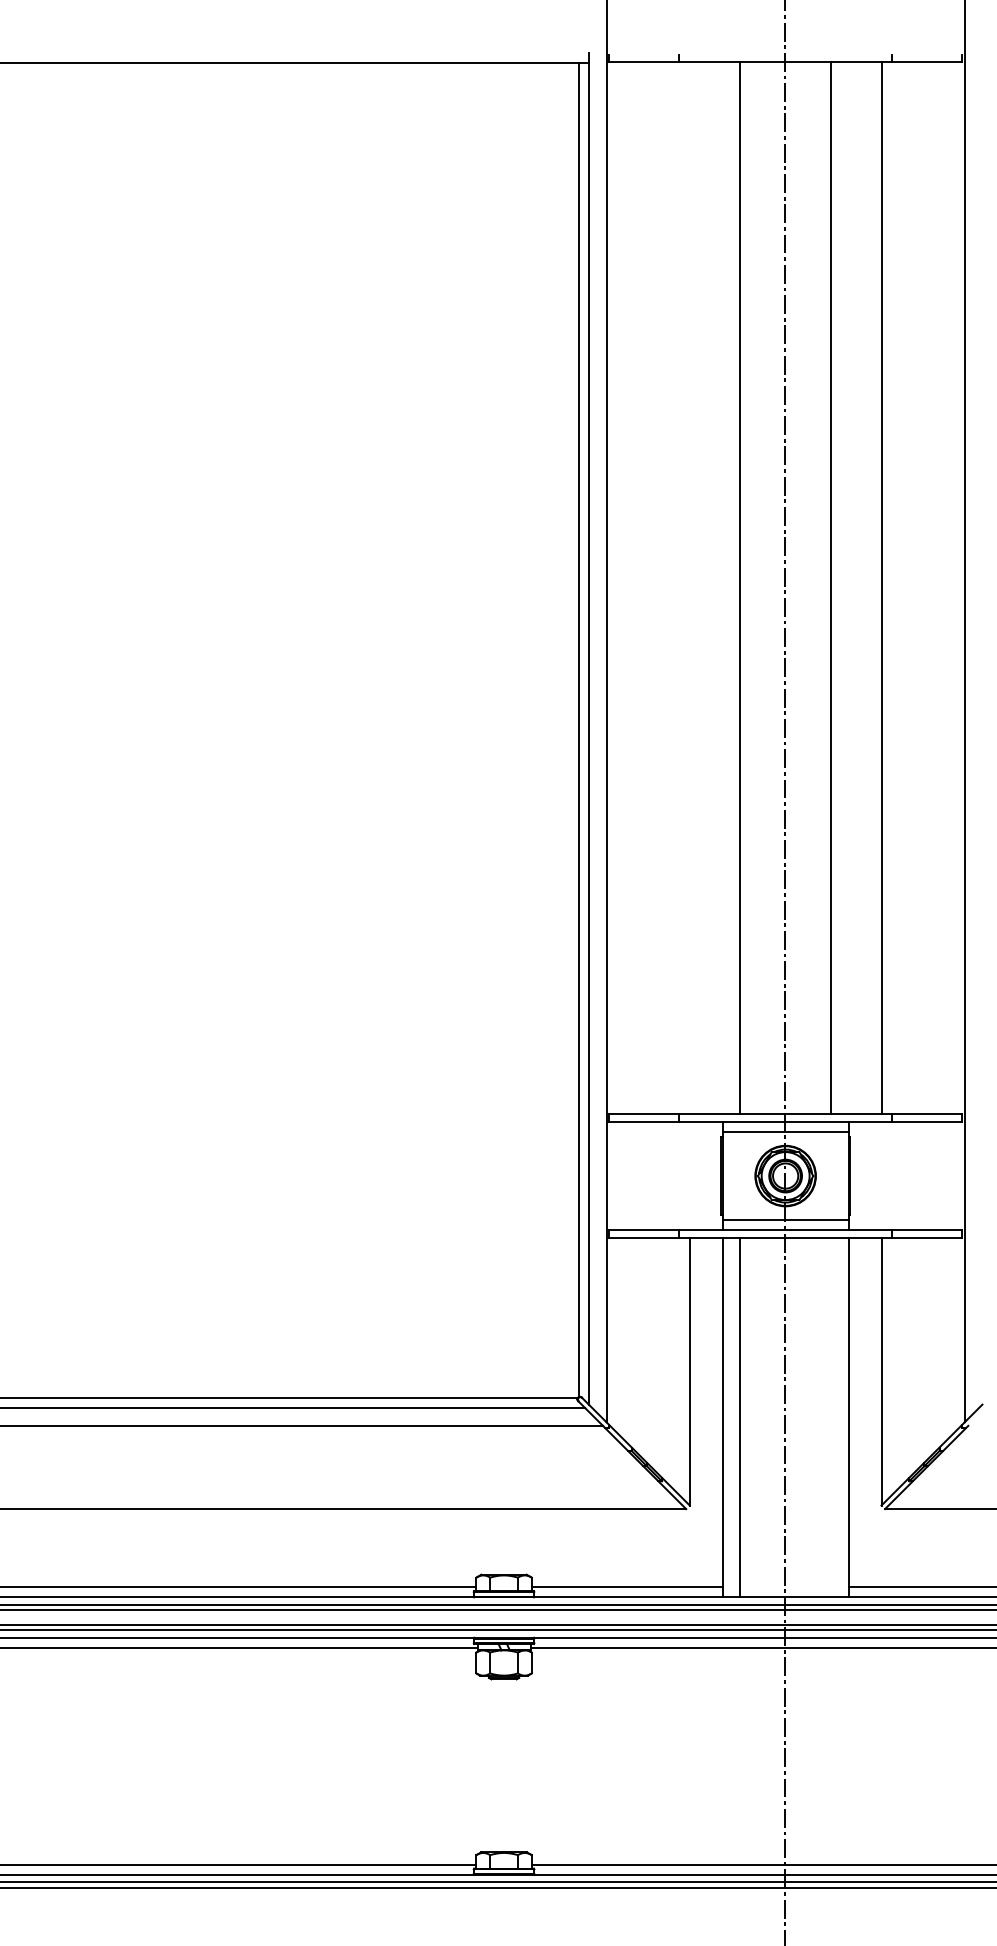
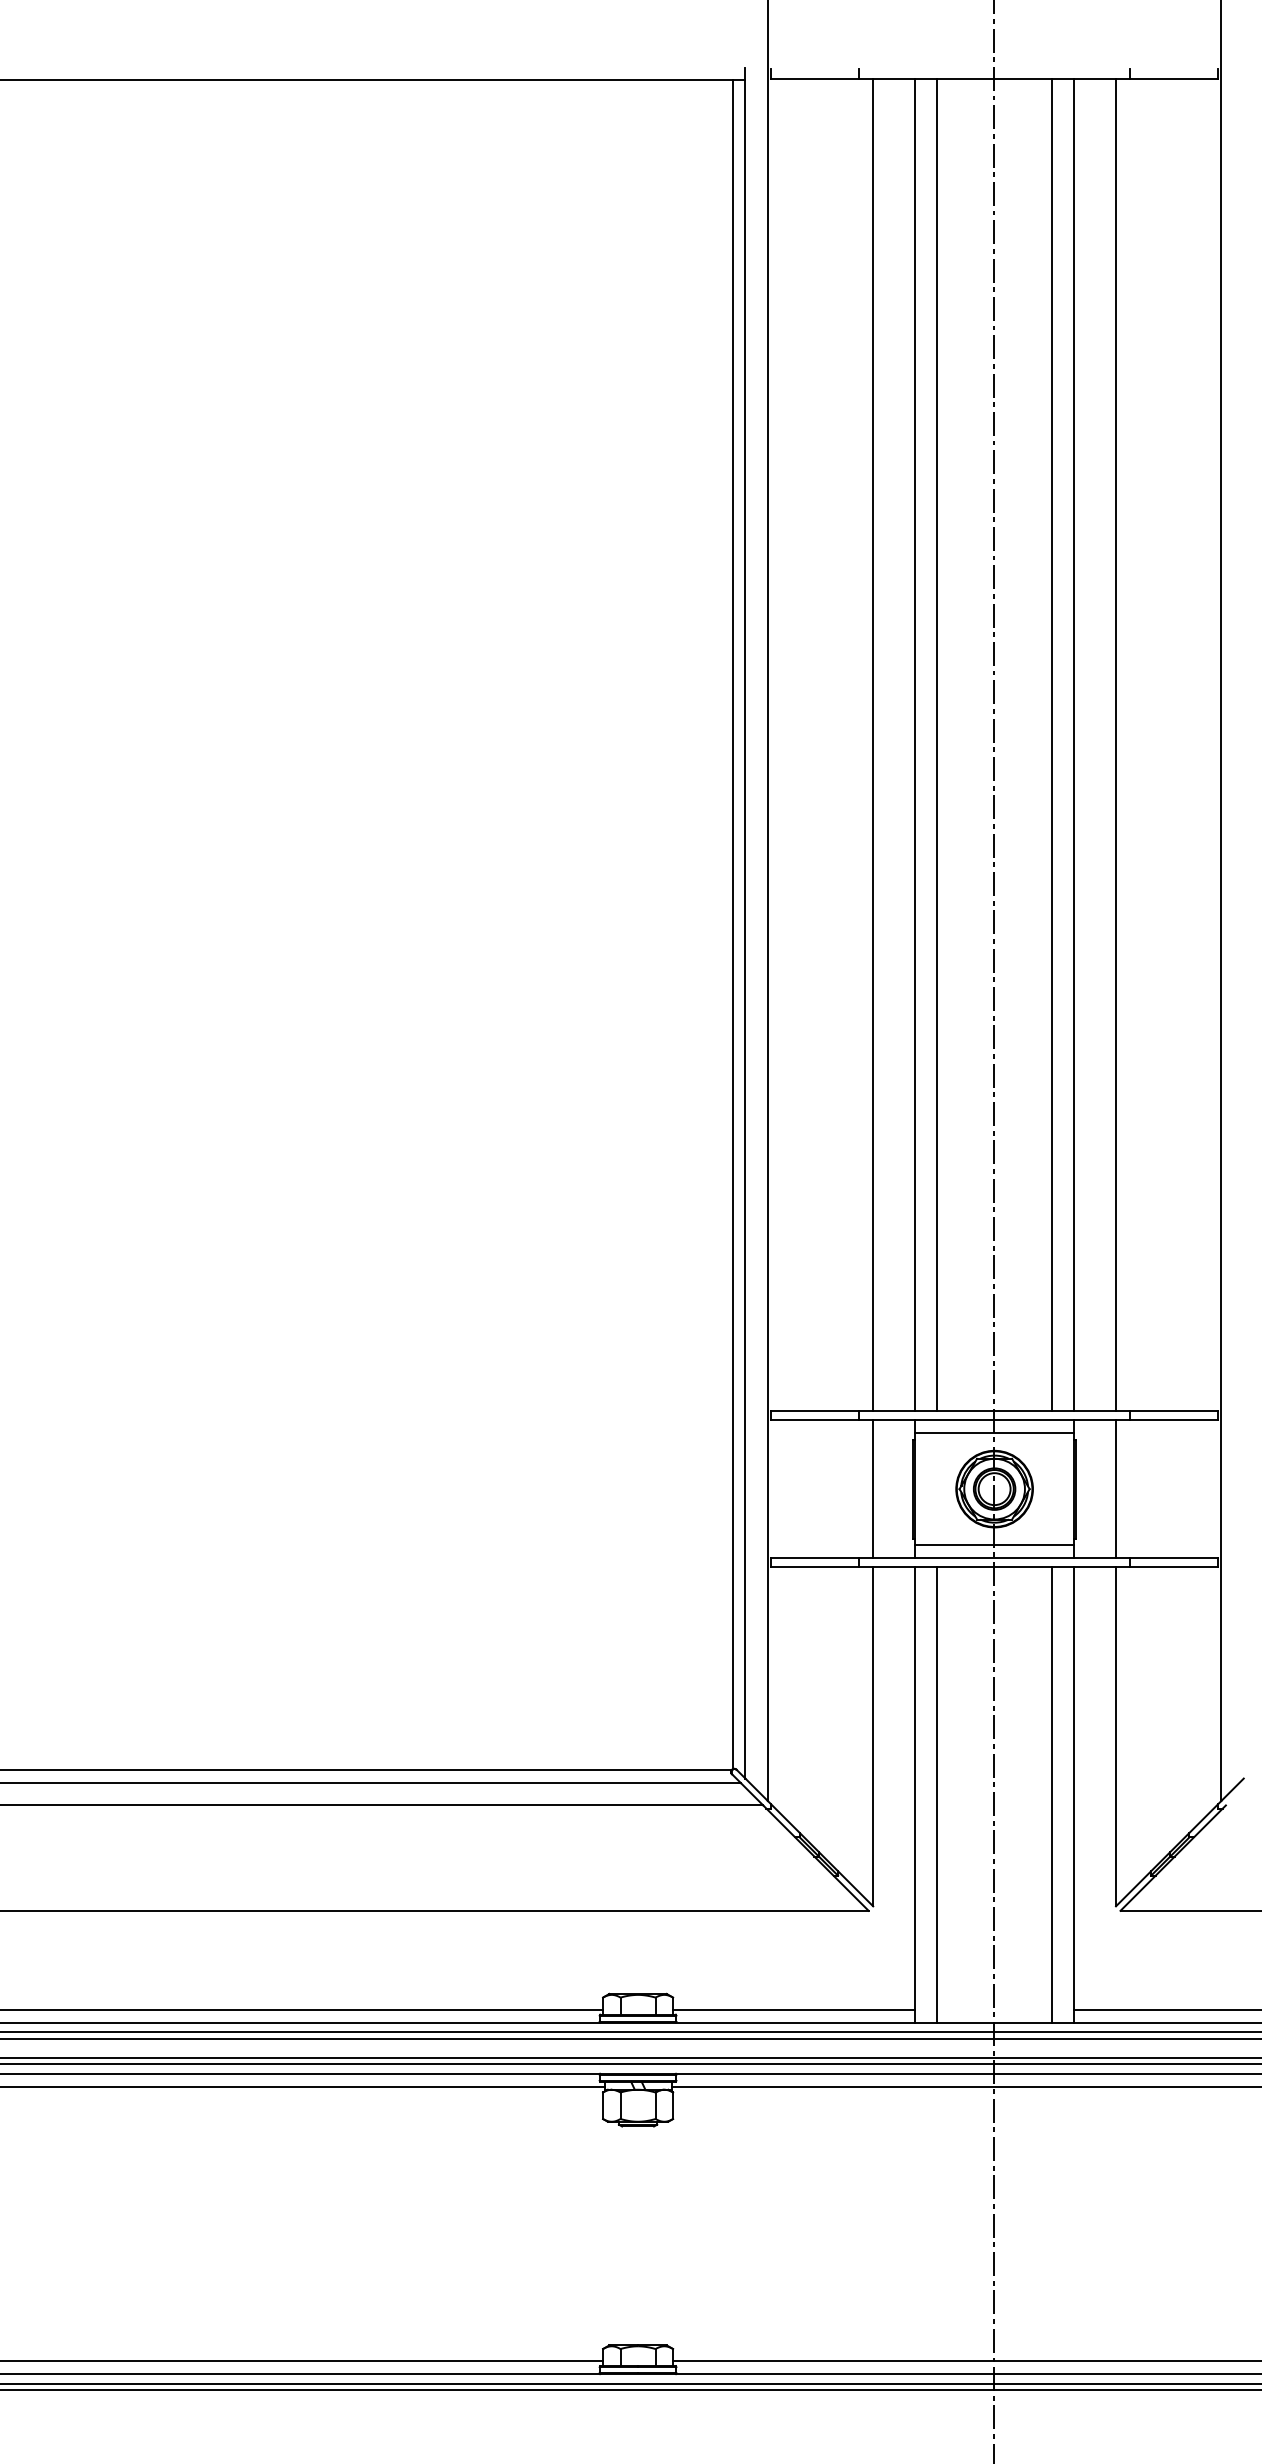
line: (690, 588) -> (873, 744), added
line: (722, 588) -> (914, 744), added
line: (848, 588) -> (1074, 744), added
line: (690, 1175) -> (873, 1488), added
line: (881, 1175) -> (1116, 1488), added
line: (831, 1417) -> (1052, 1794), added

